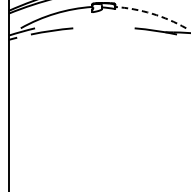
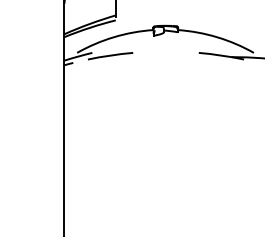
arc: (152, 13) -> (217, 37), dashed -> solid

